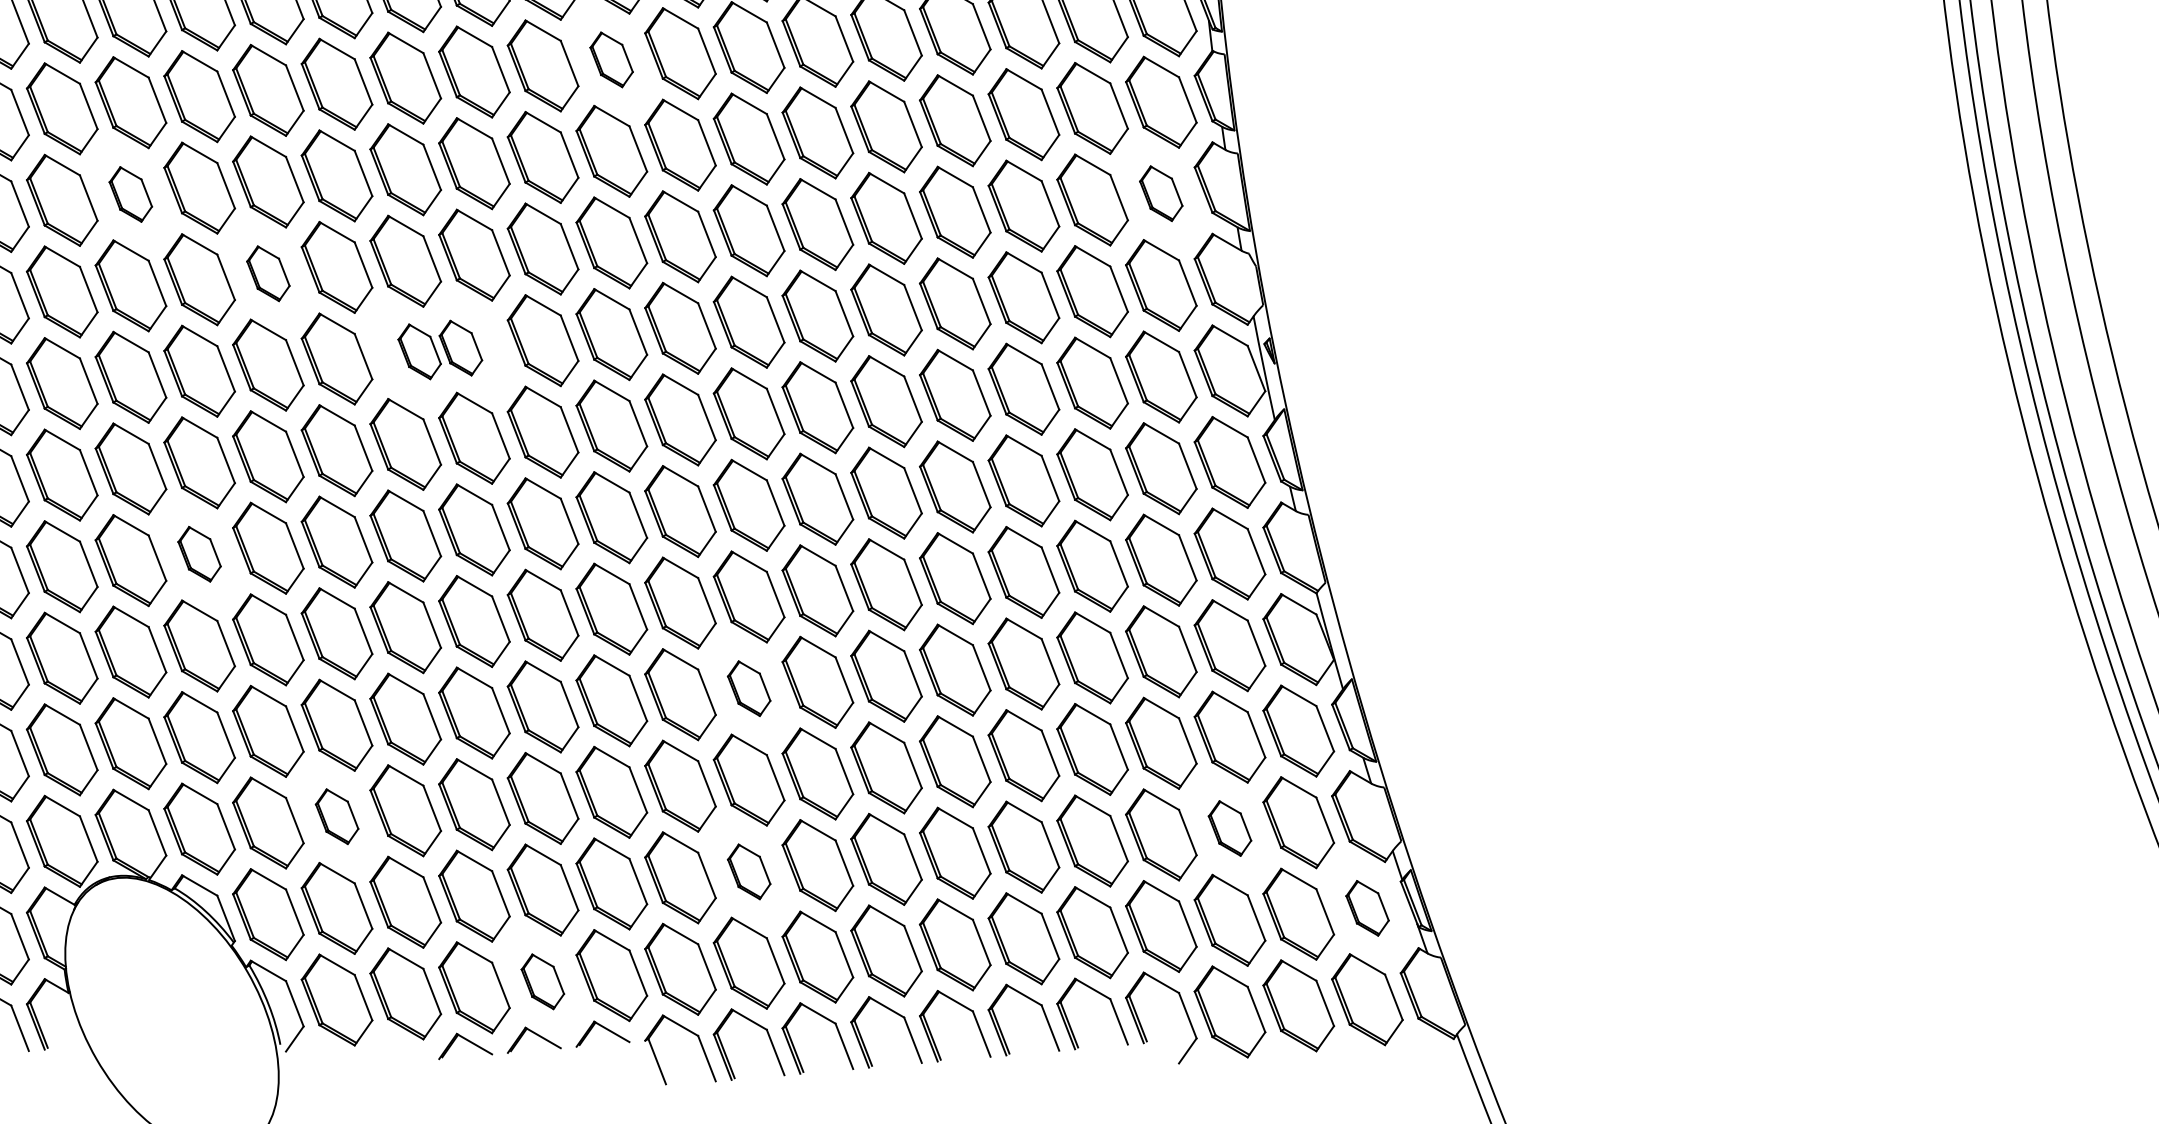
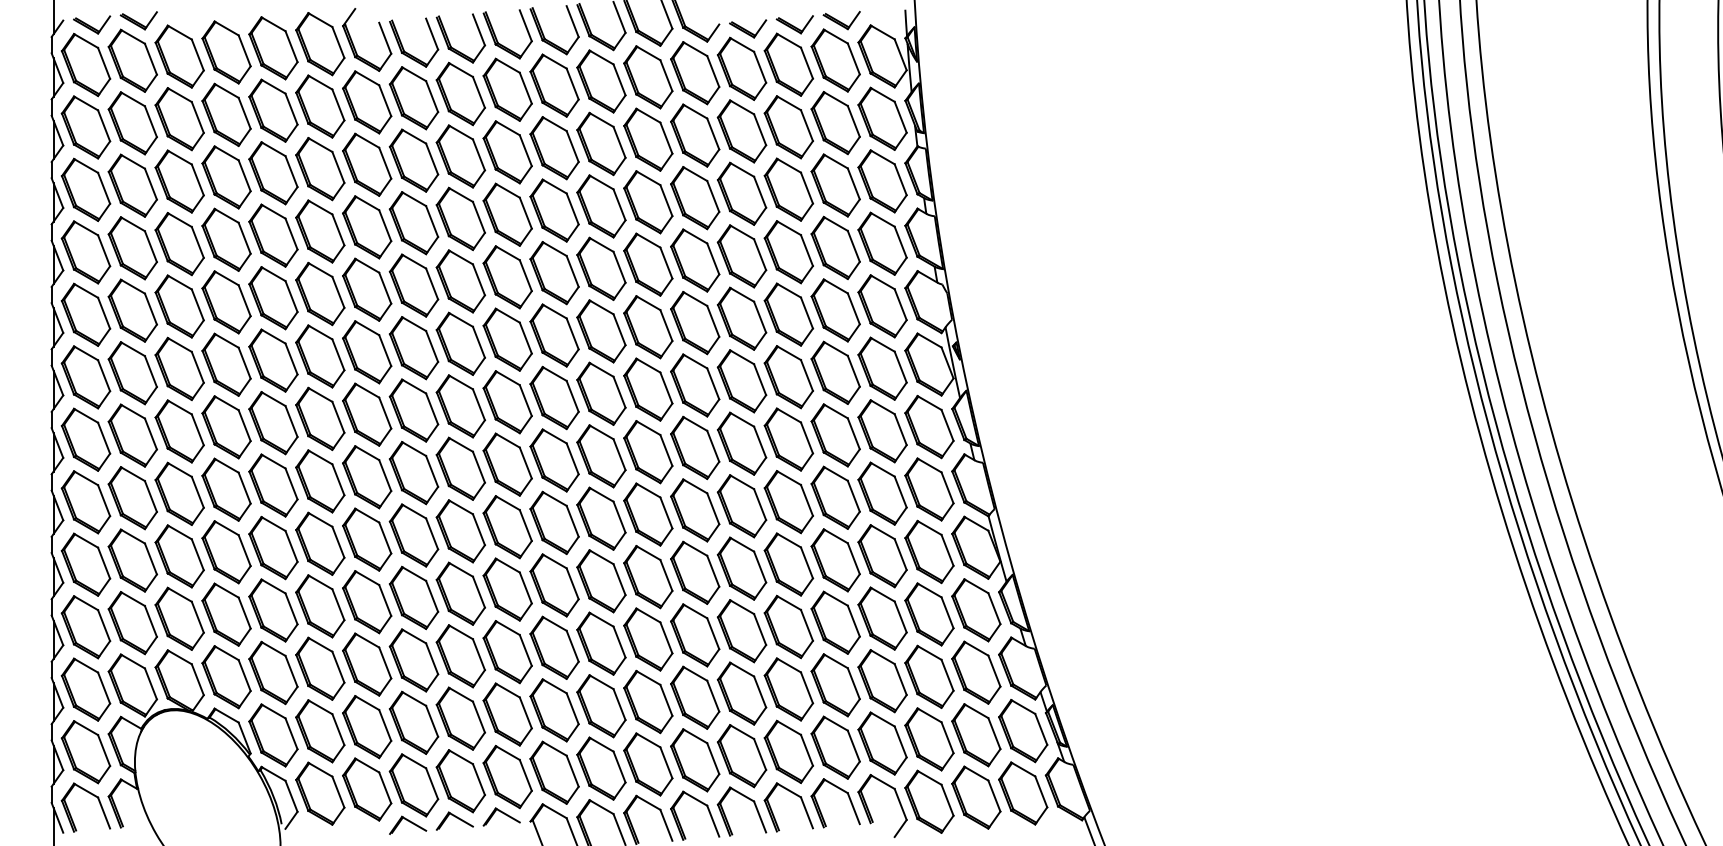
part: (611, 60) -> (507, 152), size x1.67
part: (1161, 193) -> (882, 243), size x1.67
part: (130, 194) -> (179, 244), size x1.67
part: (268, 274) -> (273, 298), size x1.67
part: (439, 350) -> (390, 350), size x1.67
part: (199, 554) -> (226, 489), size x1.67
part: (749, 688) -> (601, 581), size x1.67
part: (337, 816) -> (320, 668), size x1.67
part: (1230, 828) -> (929, 676), size x1.67
part: (749, 872) -> (601, 706), size x1.67
part: (1367, 908) -> (1023, 731), size x1.67
part: (542, 982) -> (460, 781), size x1.67

